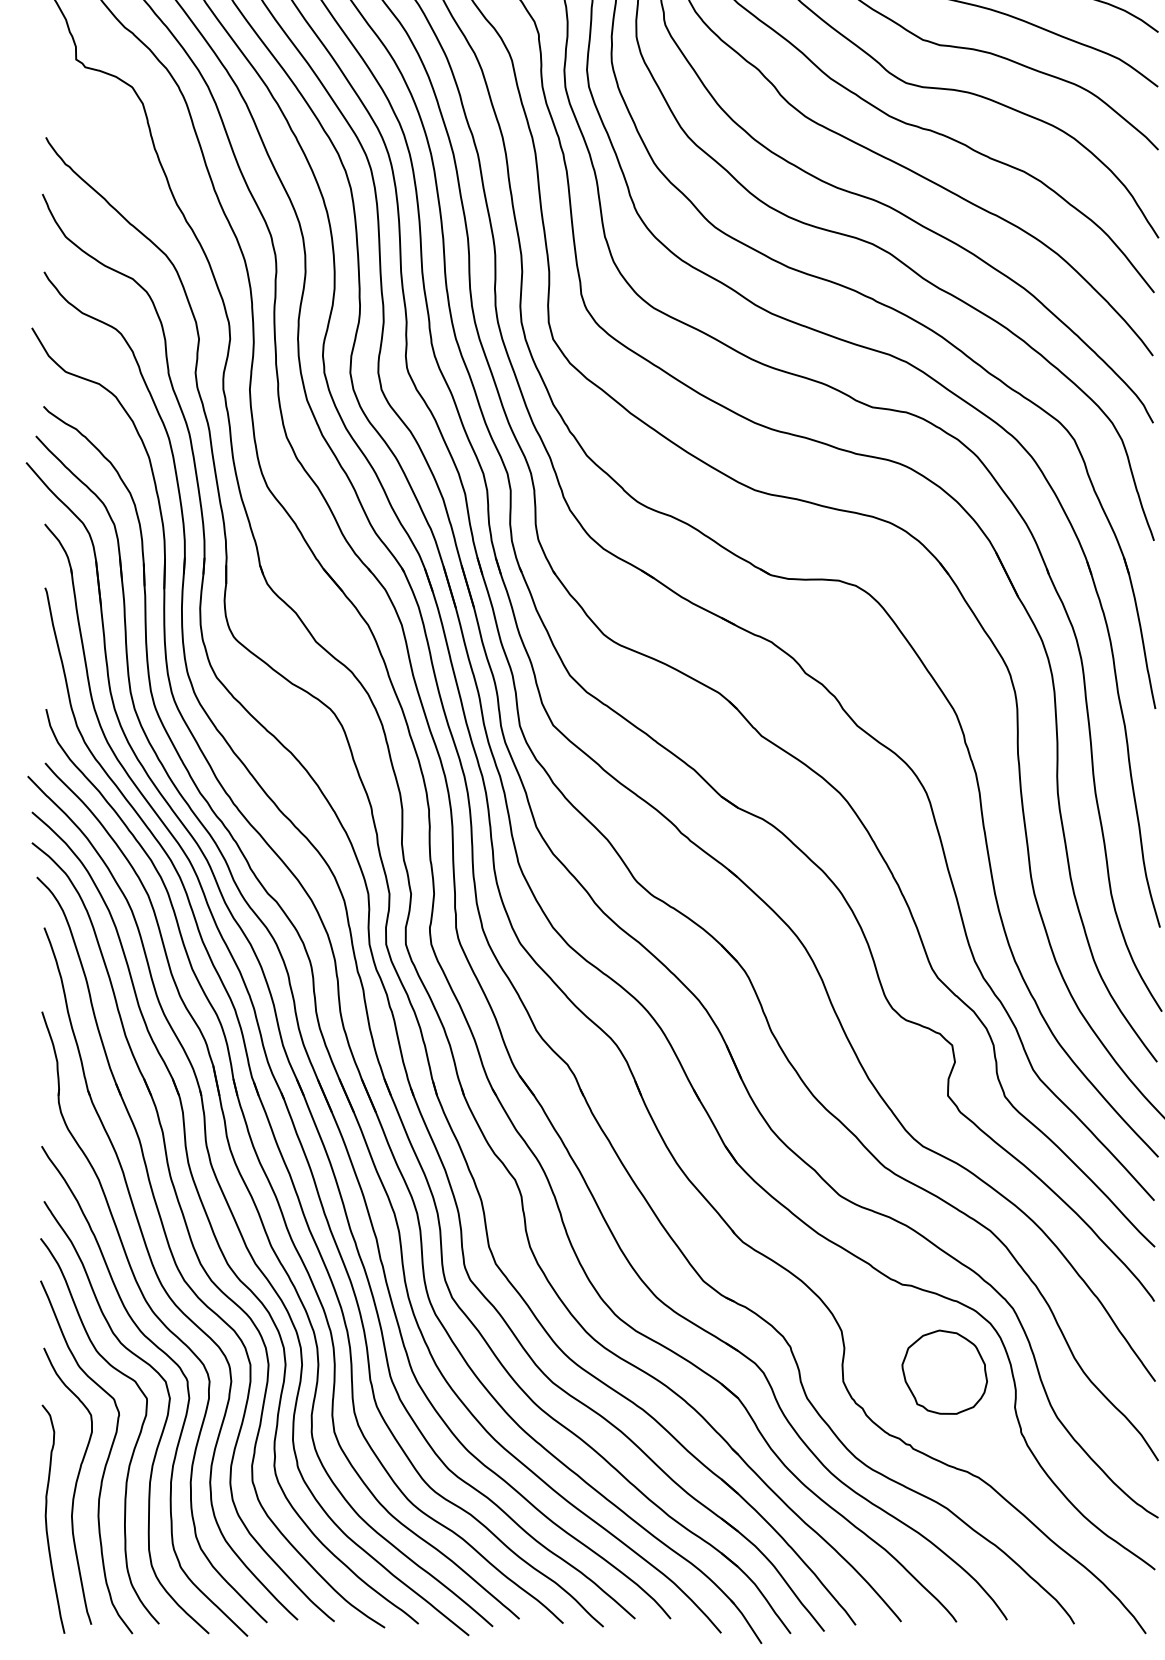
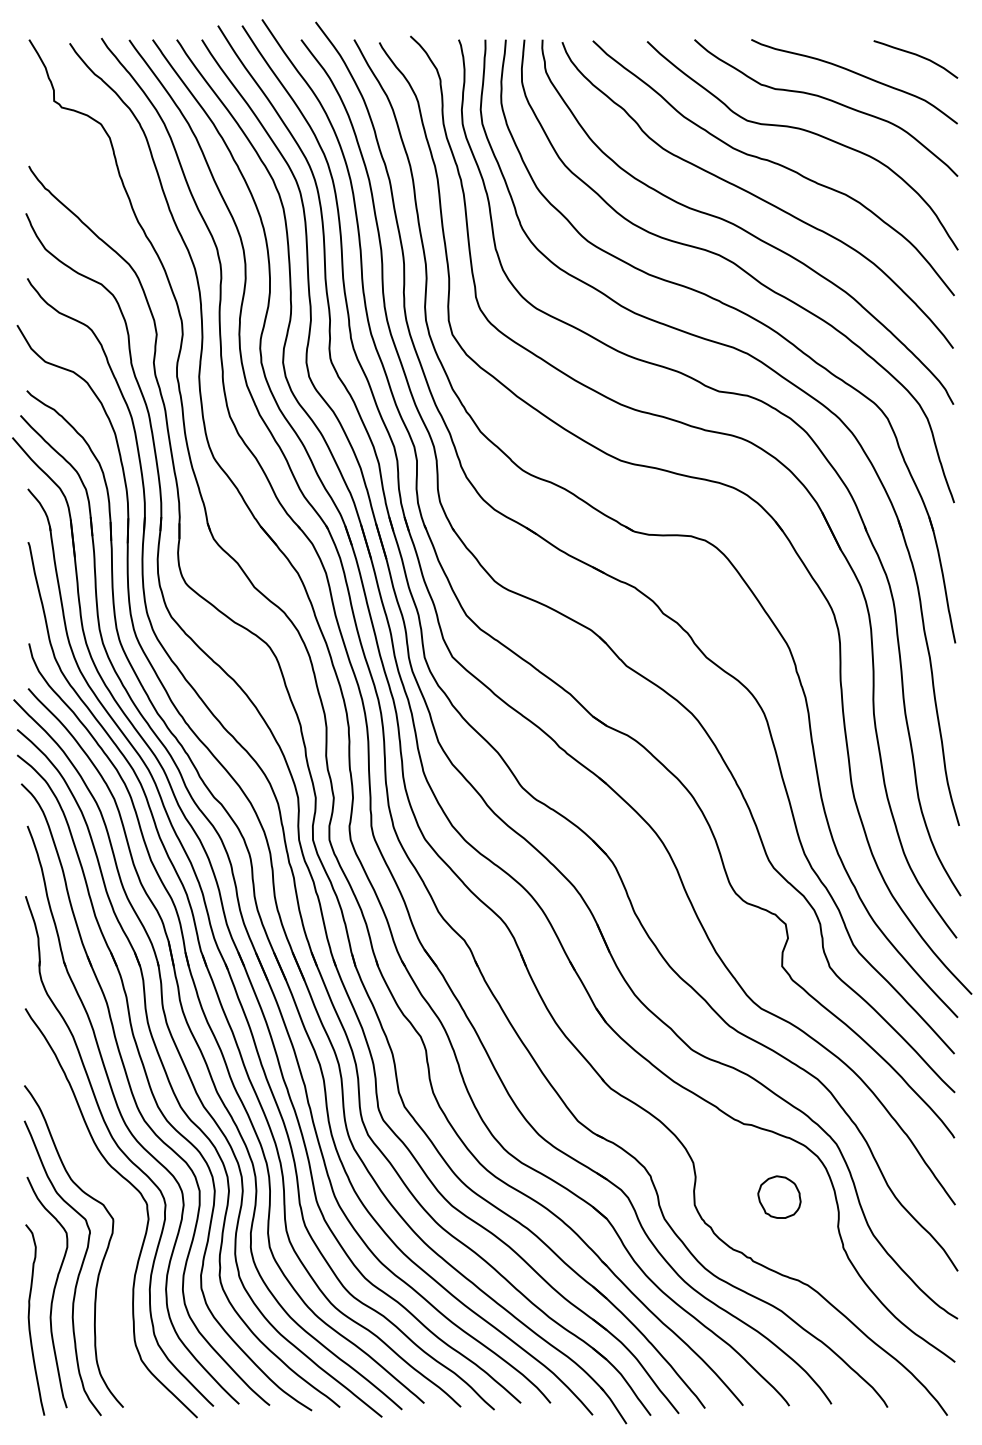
part: (944, 1371) -> (779, 1196), size x0.6
curve: (162, 1426) -> (126, 1242), removed

